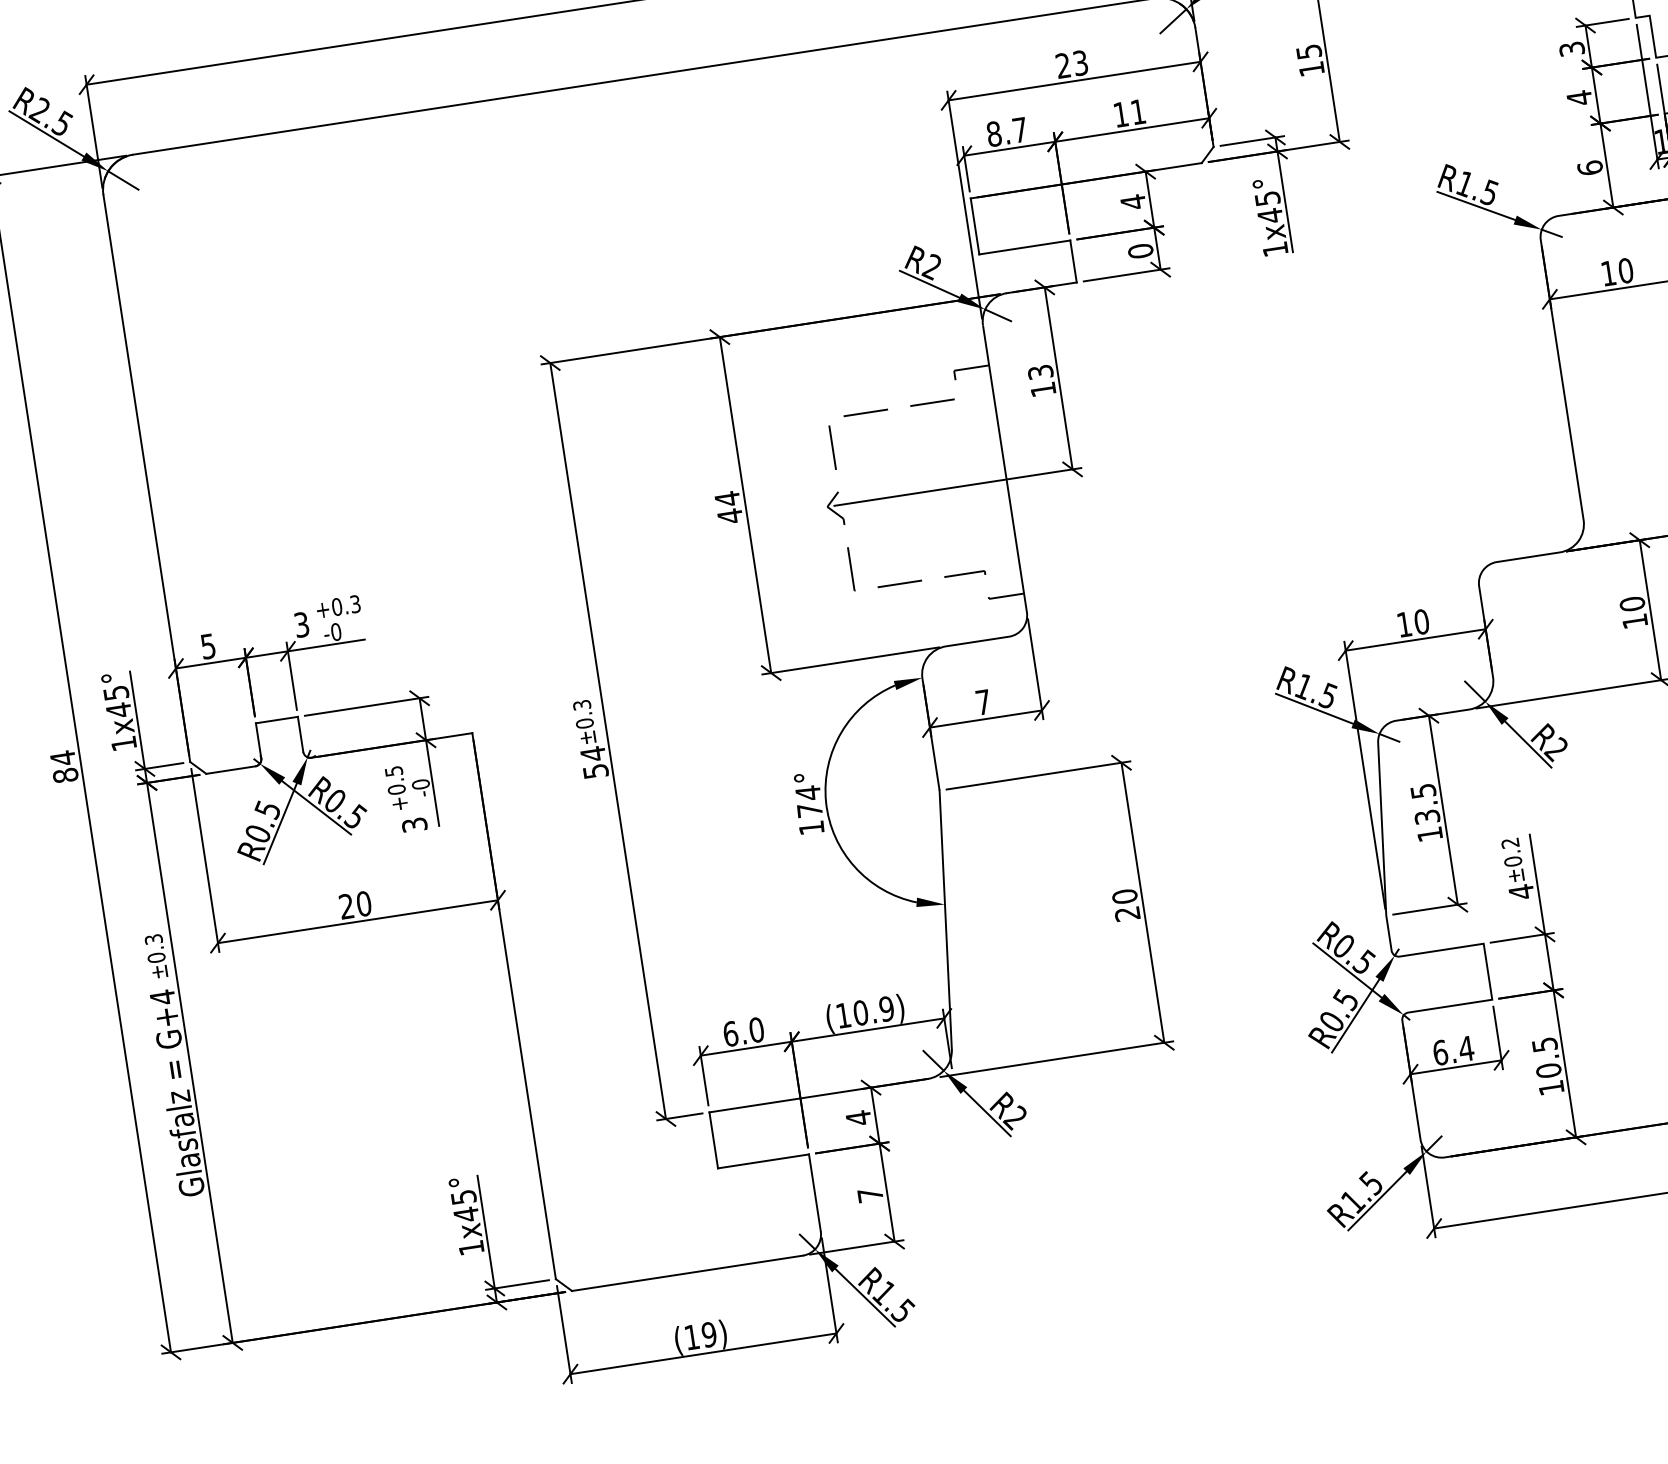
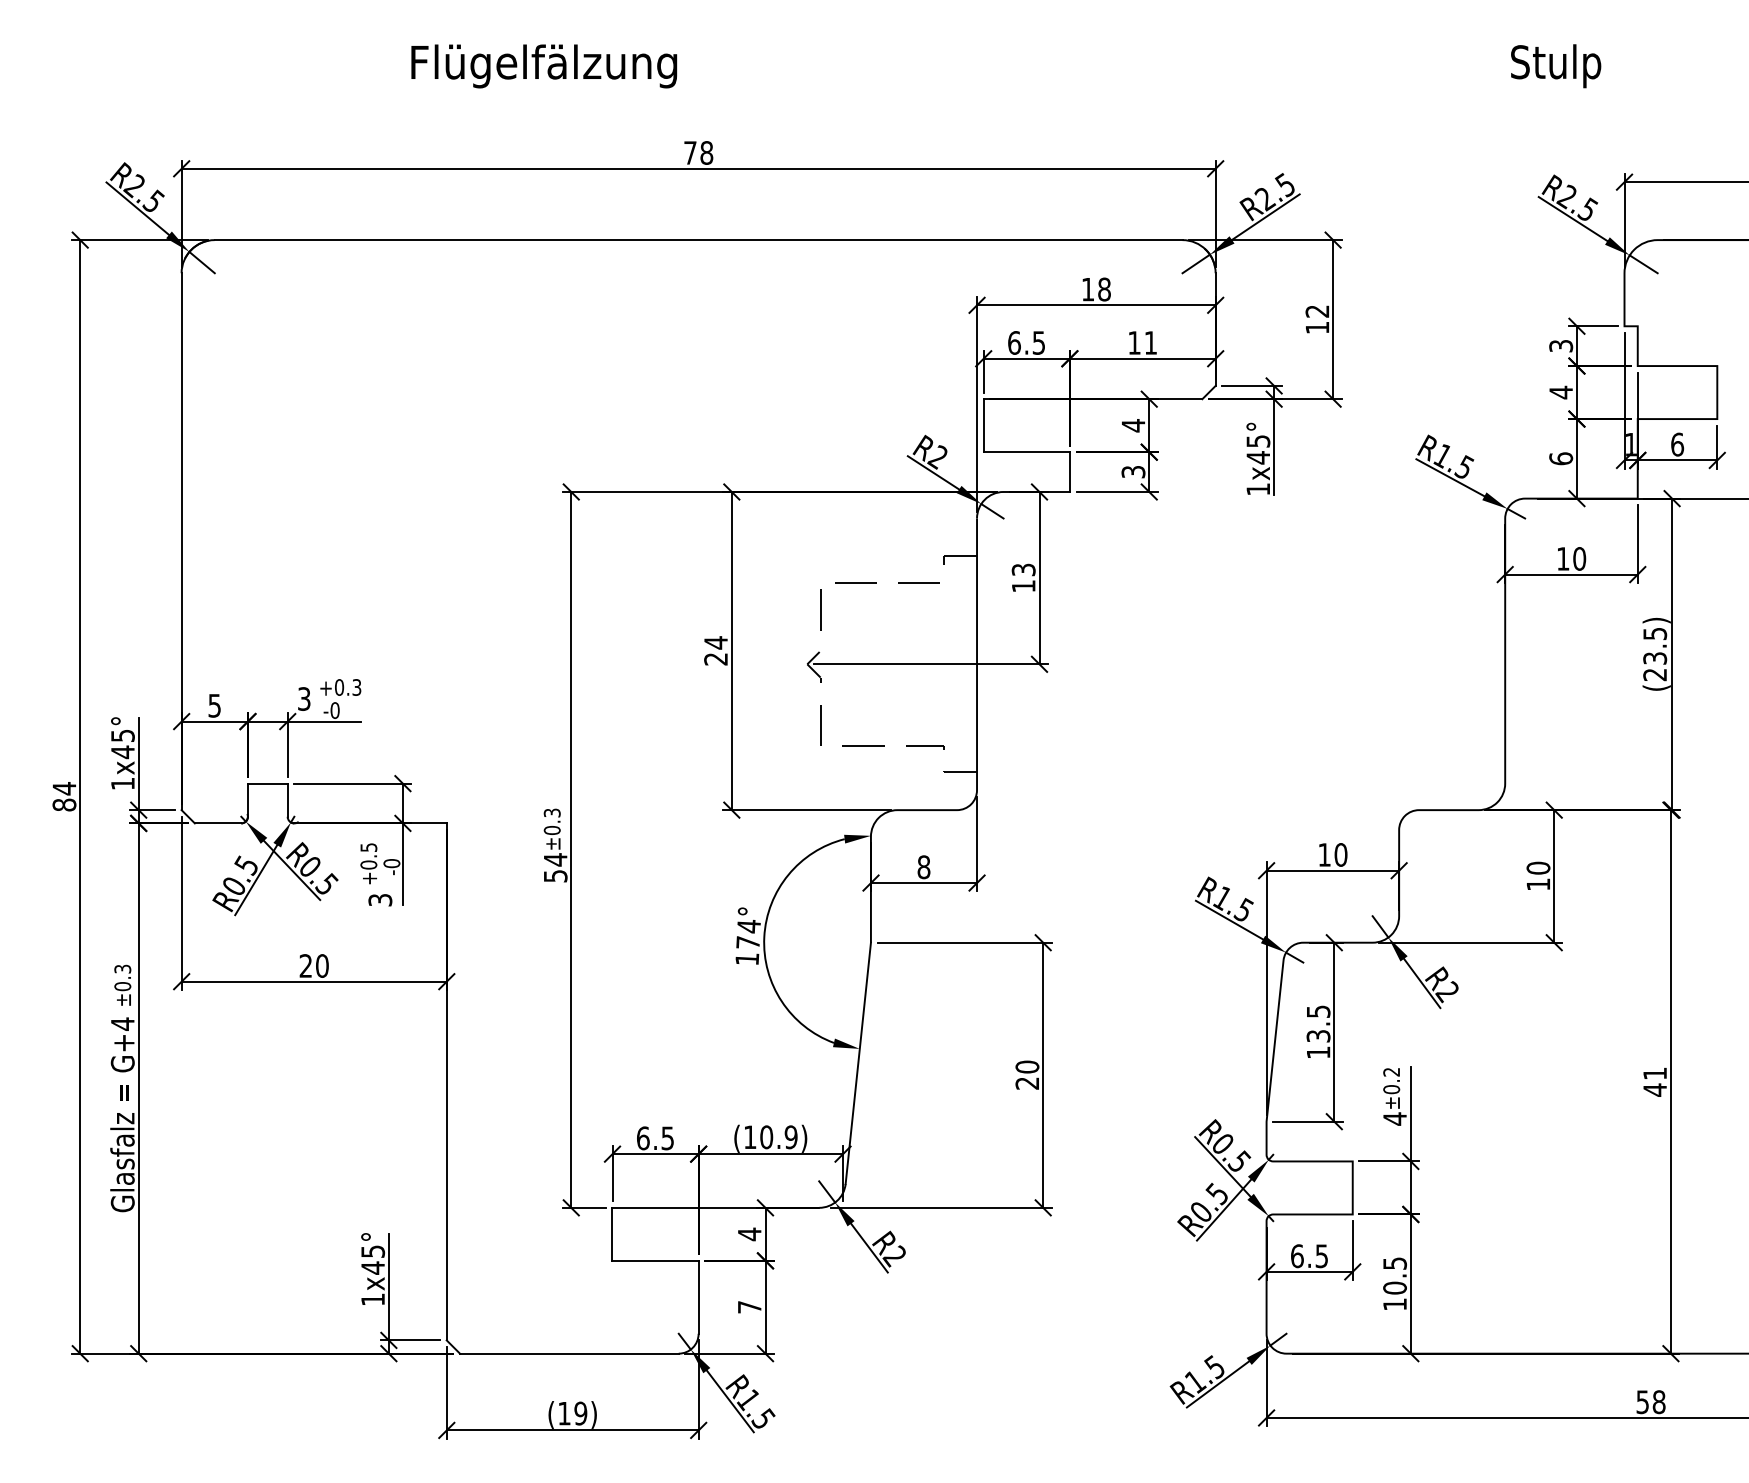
text: (1309, 51) -> (1317, 311), 15 -> 12
text: (1071, 64) -> (1095, 289), 23 -> 18
text: (1006, 131) -> (1026, 342), 8.7 -> 6.5
text: (1140, 250) -> (1133, 471), 0 -> 3
text: (729, 516) -> (715, 659), 44 -> 24
text: (982, 702) -> (923, 867), 7 -> 8
text: (756, 1030) -> (667, 1138), 6.0 -> 6.5
text: (1466, 1049) -> (1321, 1256), 6.4 -> 6.5

